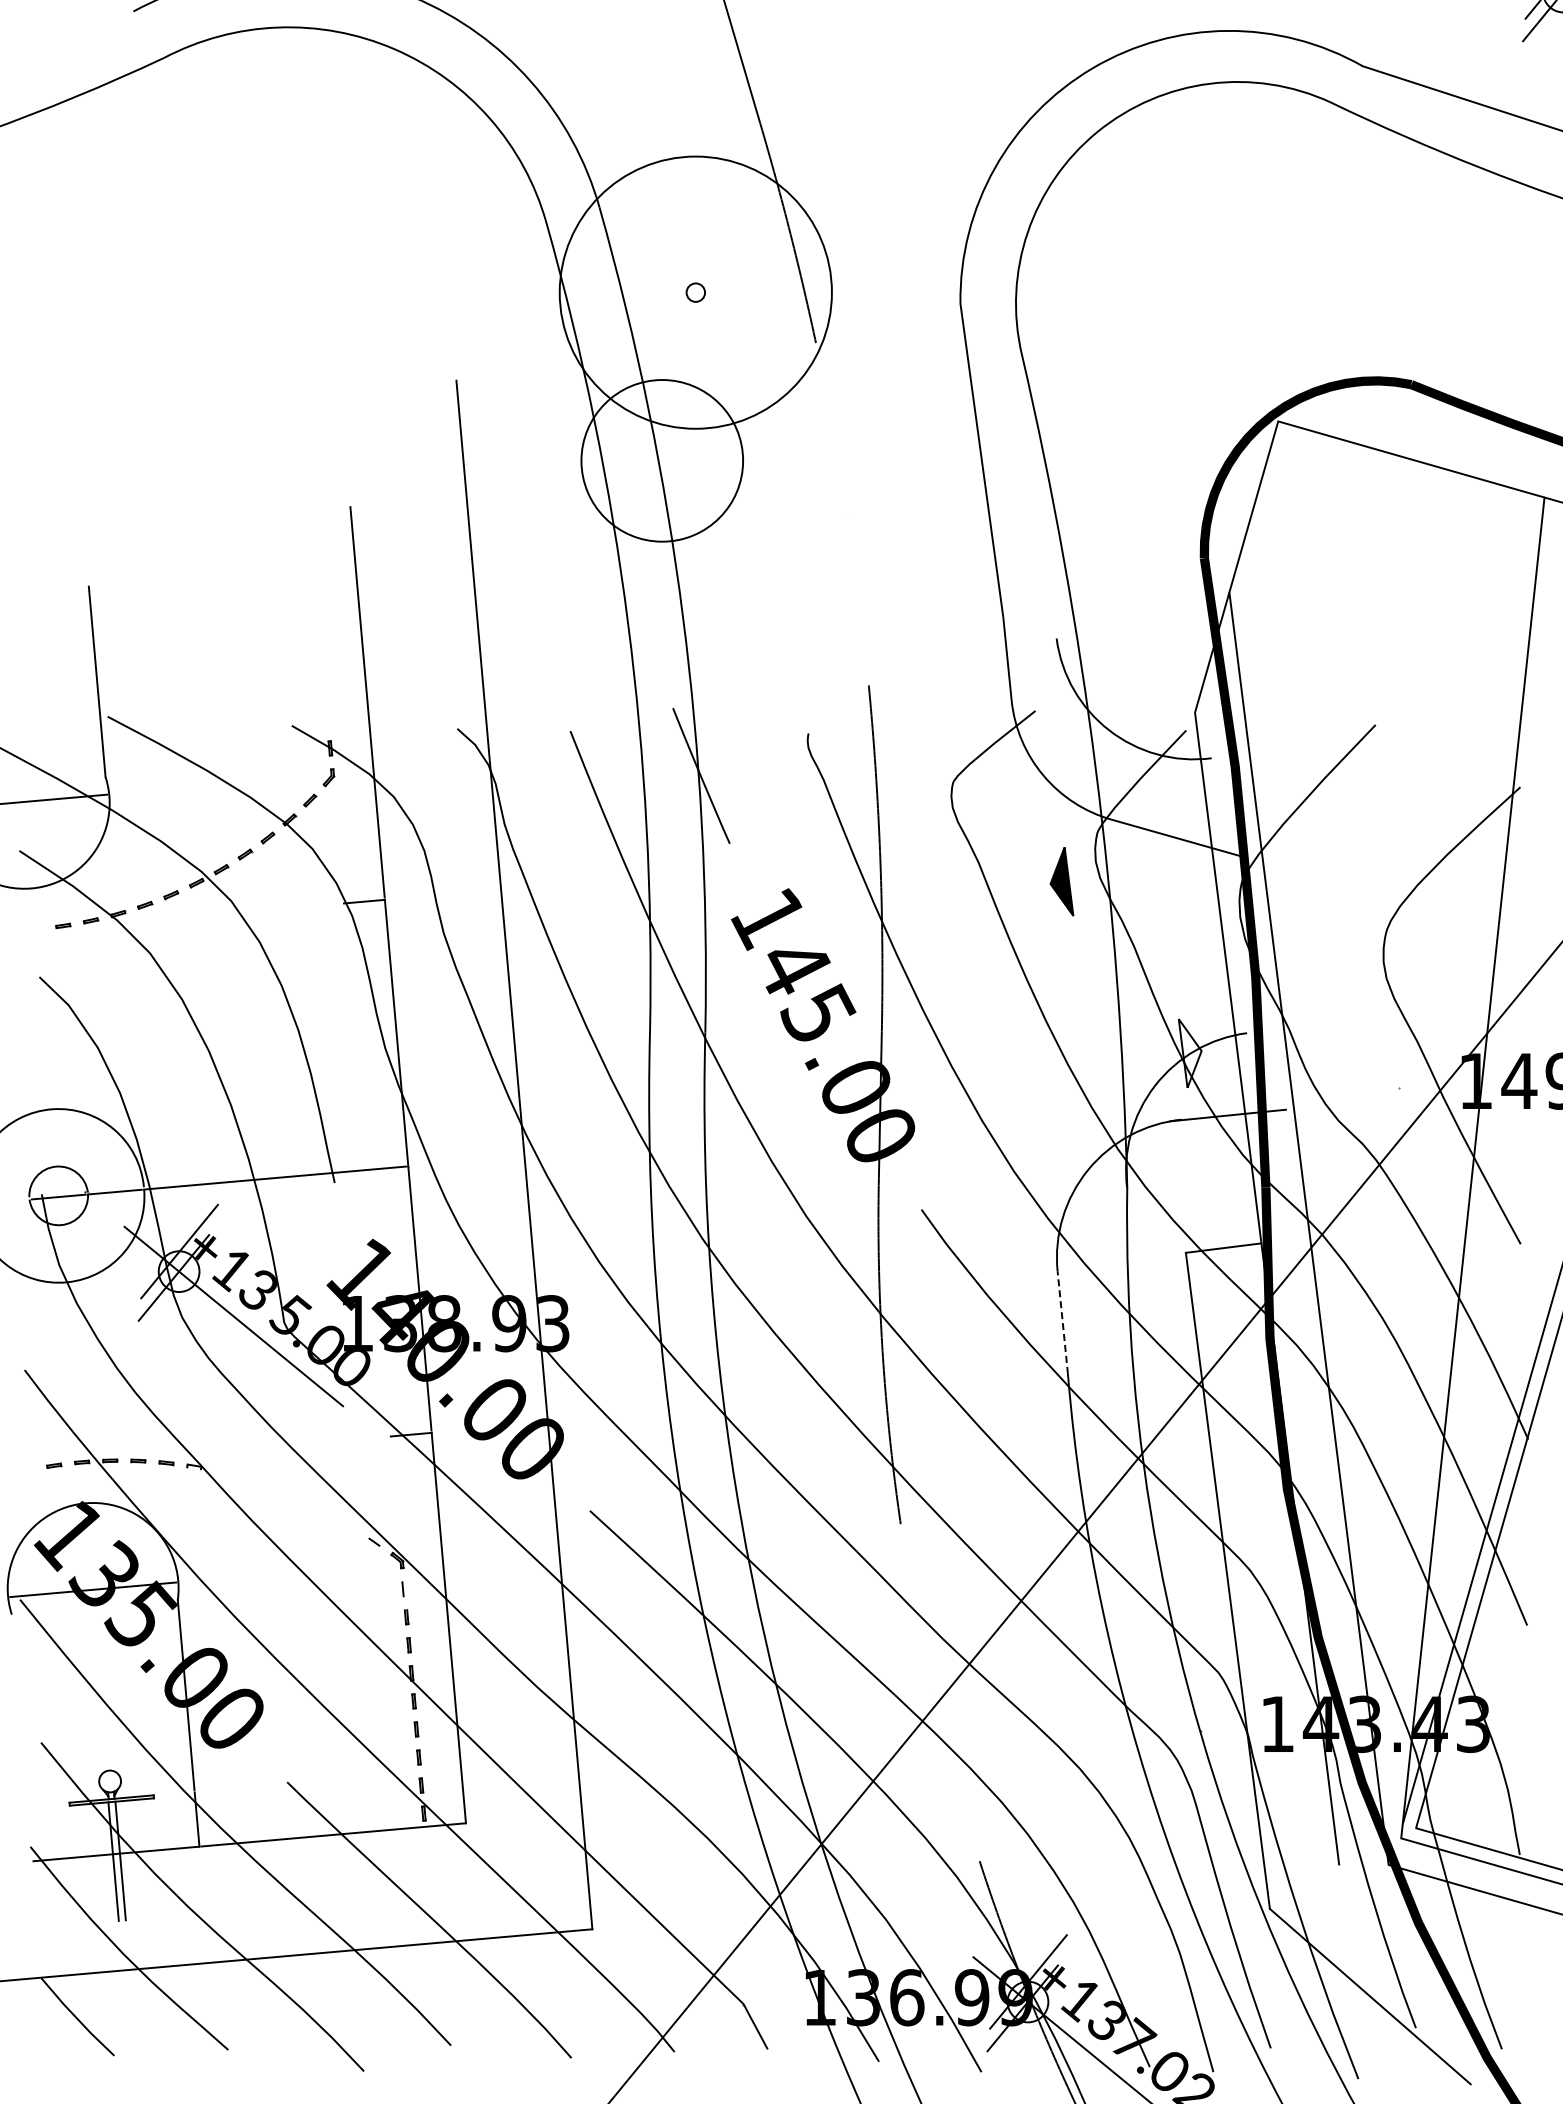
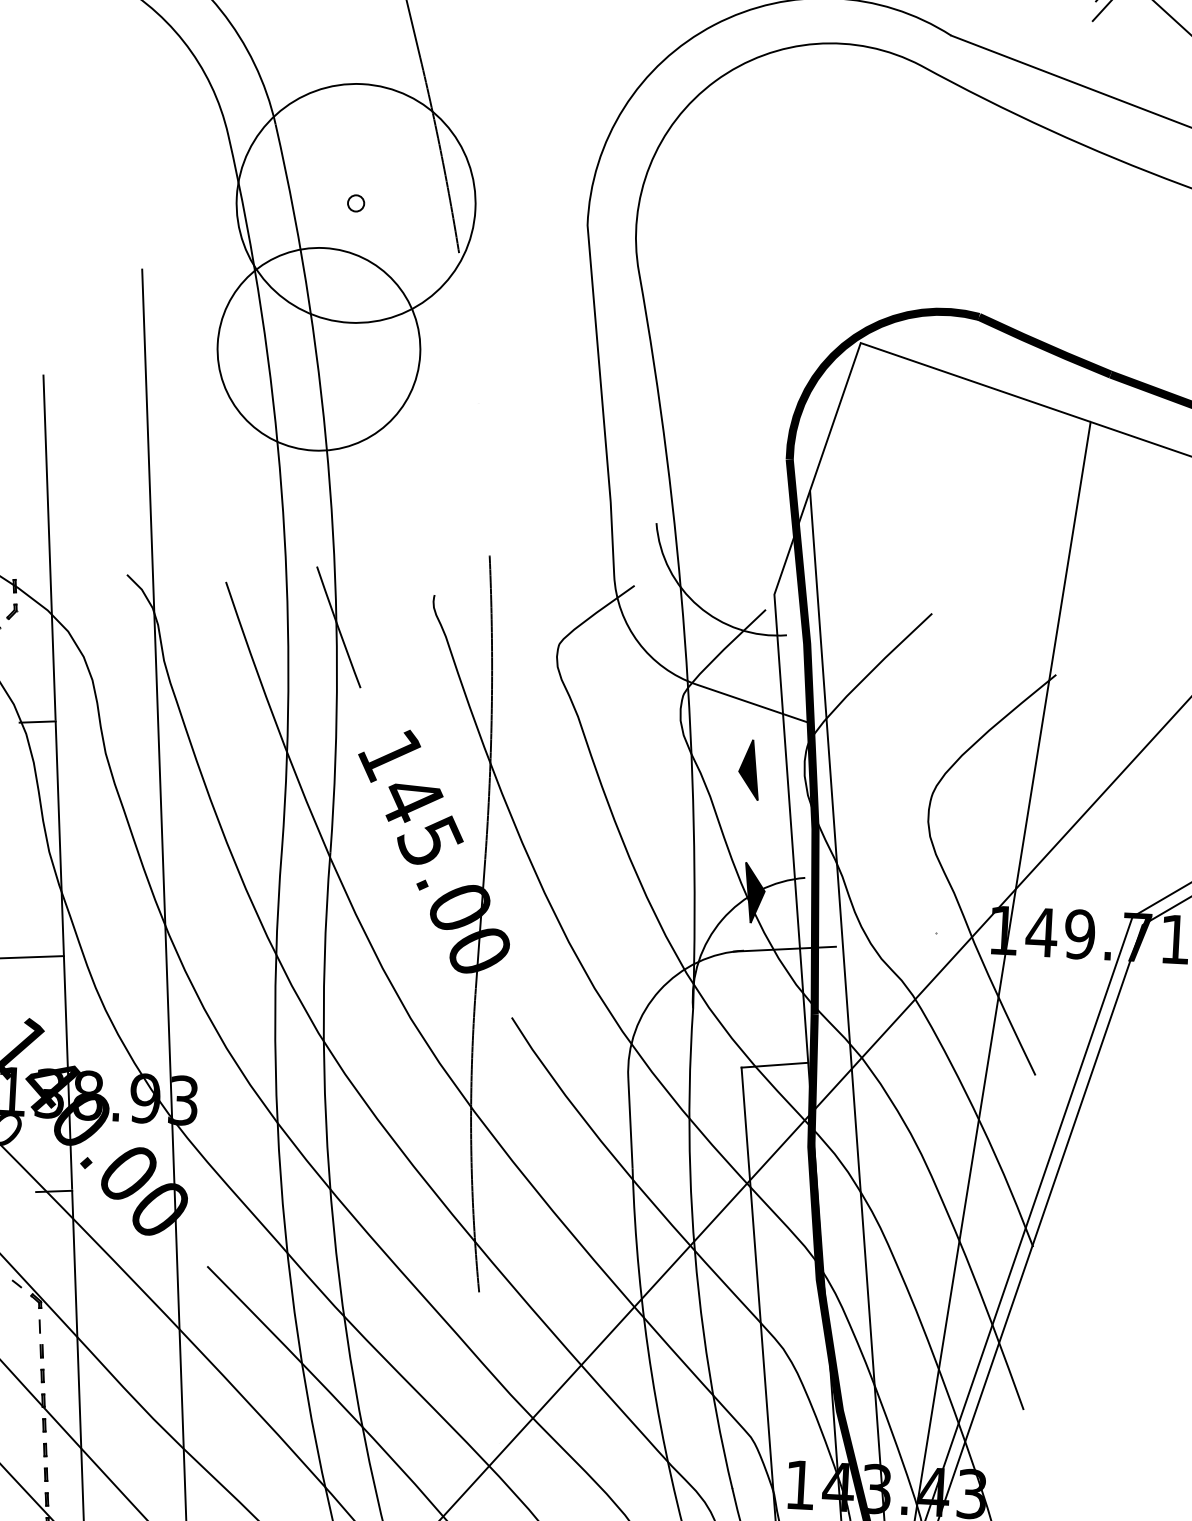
circle: (661, 460) -> (318, 348), size x1.43
part: (1061, 881) -> (748, 769), moved
fill: (1189, 1053) -> (753, 893), added
line: (1062, 1322) -> (630, 1123), dashed -> solid

